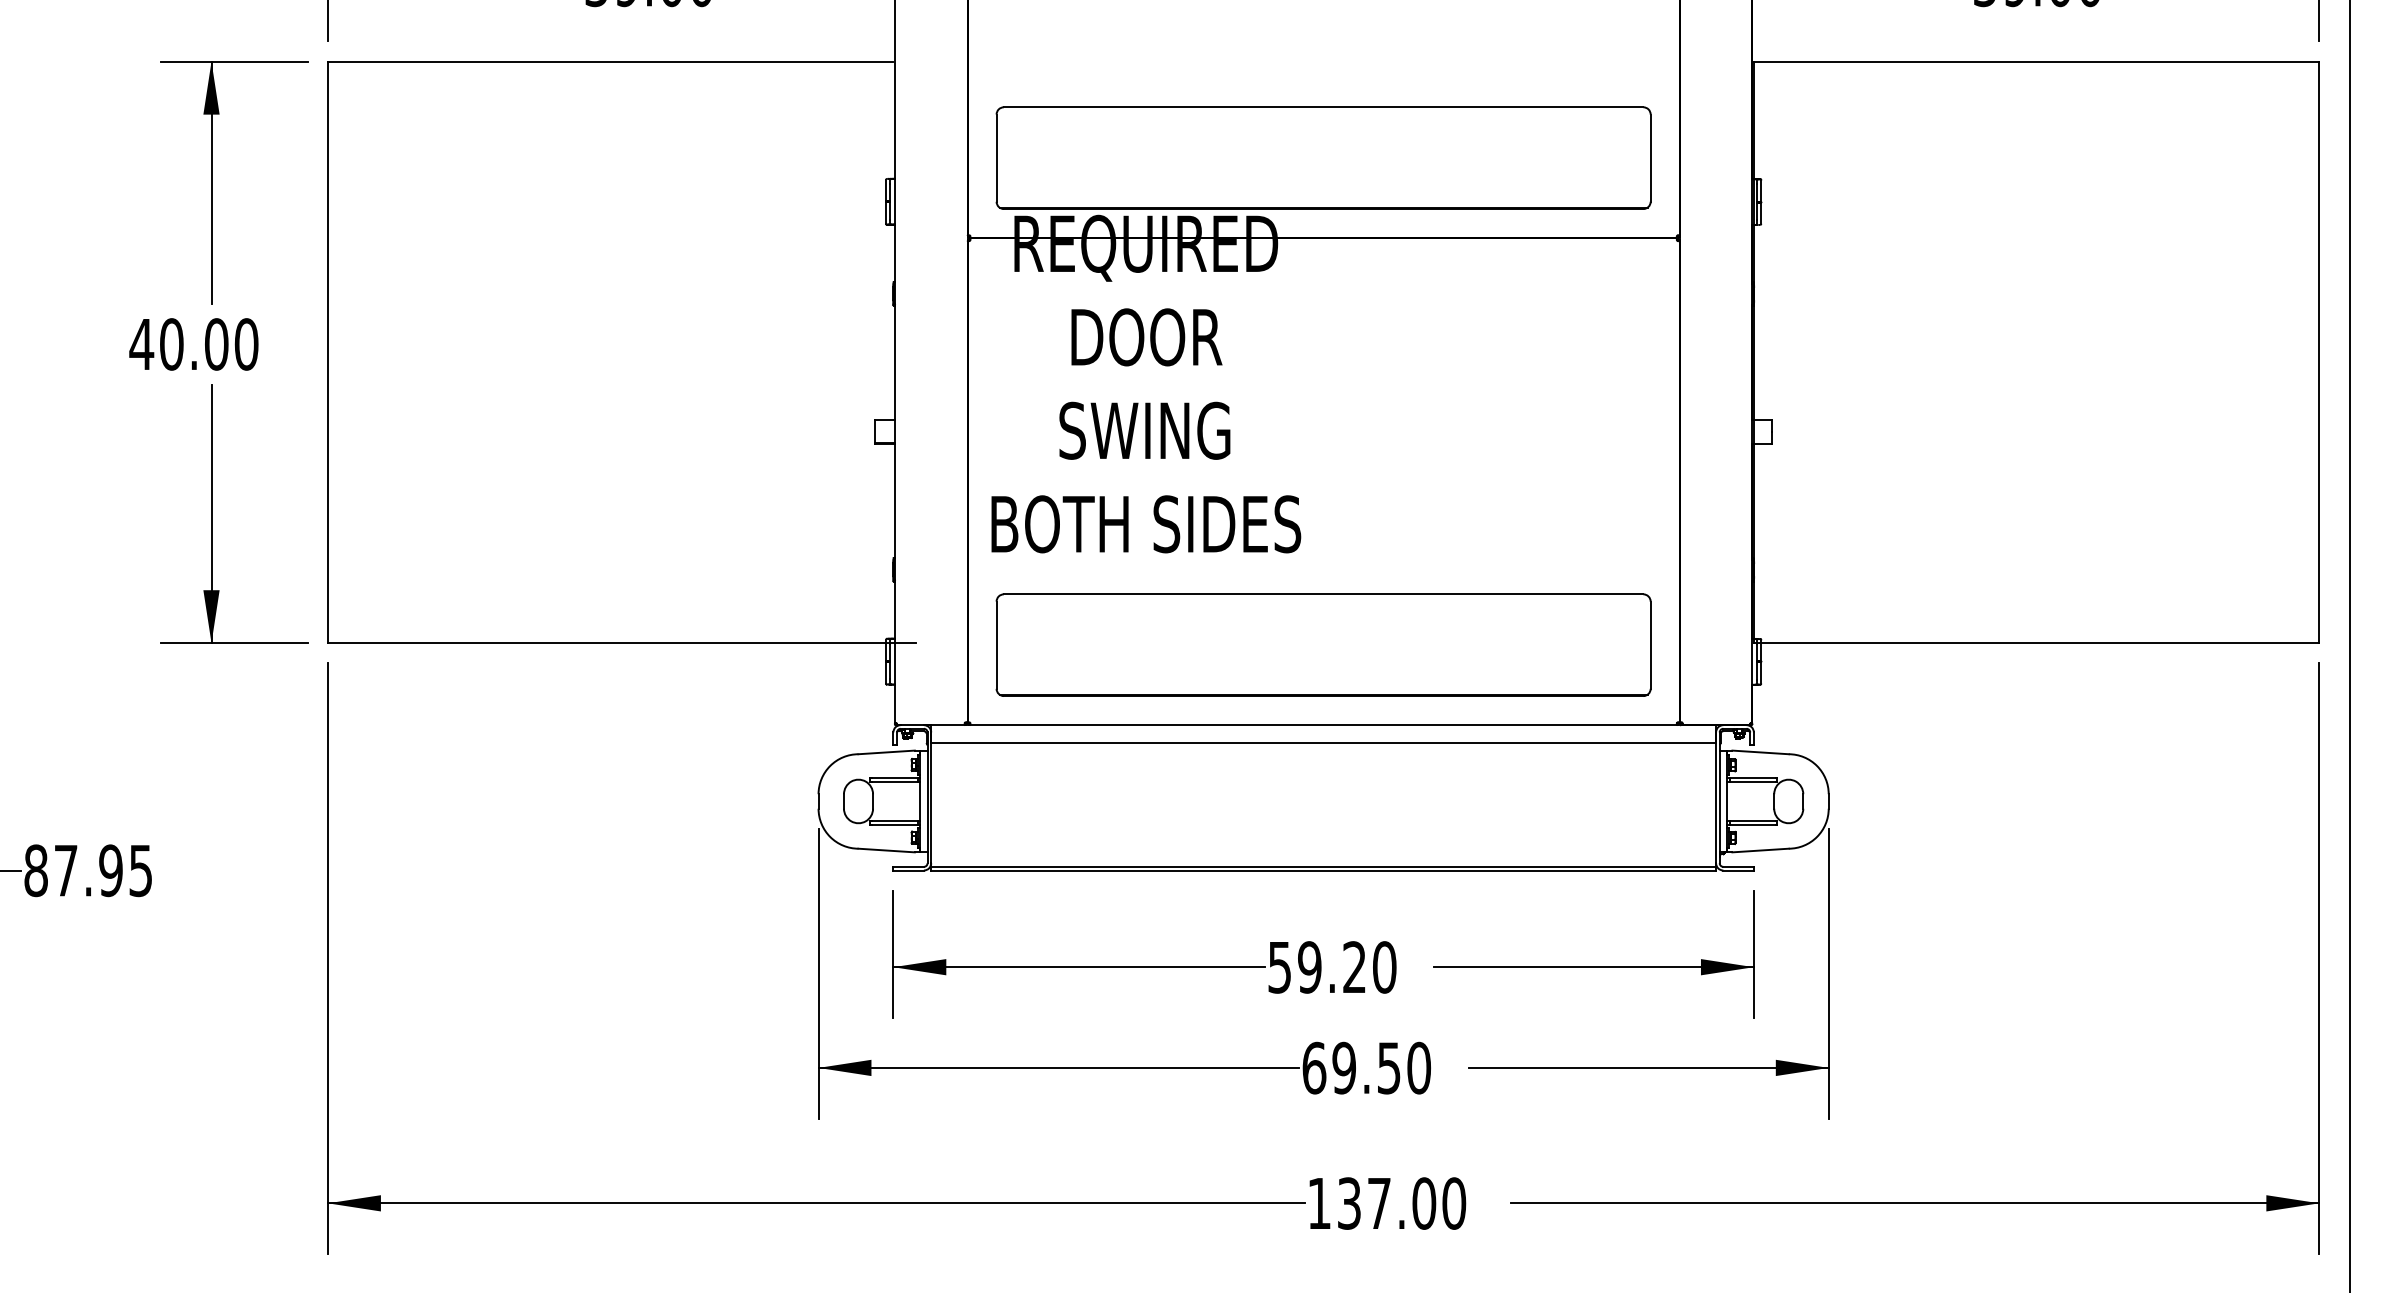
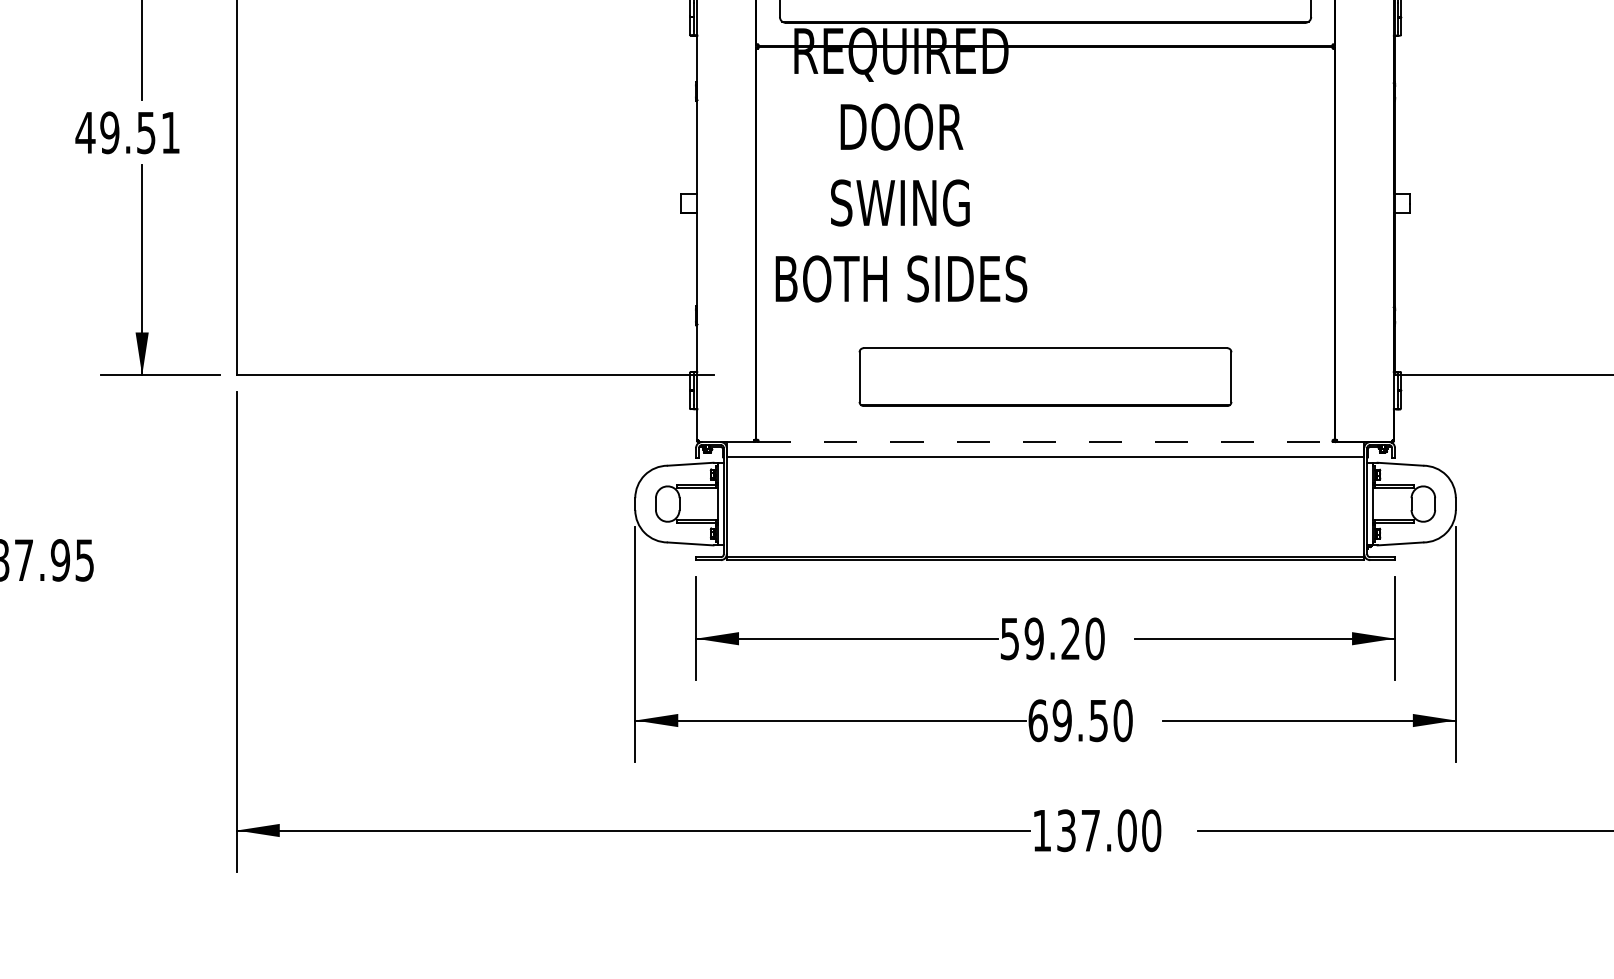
text: (208, 344) -> (139, 132), 40.00 -> 49.51
part: (1323, 644) -> (1045, 376), size x0.7
line: (1323, 725) -> (1045, 442), solid -> dashed

